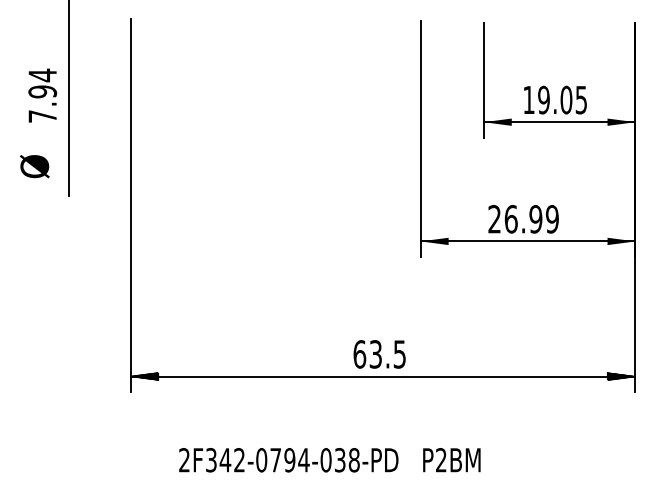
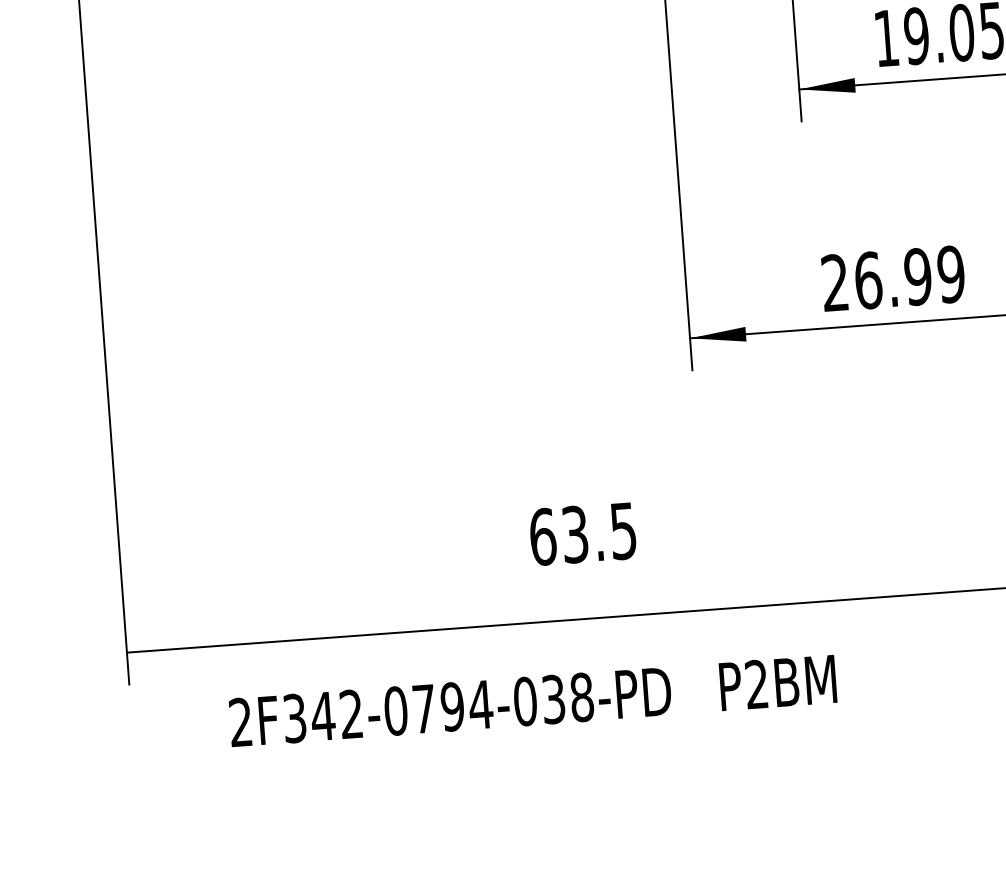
text: (379, 354) -> (582, 534), moved
hatch: (144, 376) -> (154, 650), removed
text: (329, 460) -> (532, 701), moved

